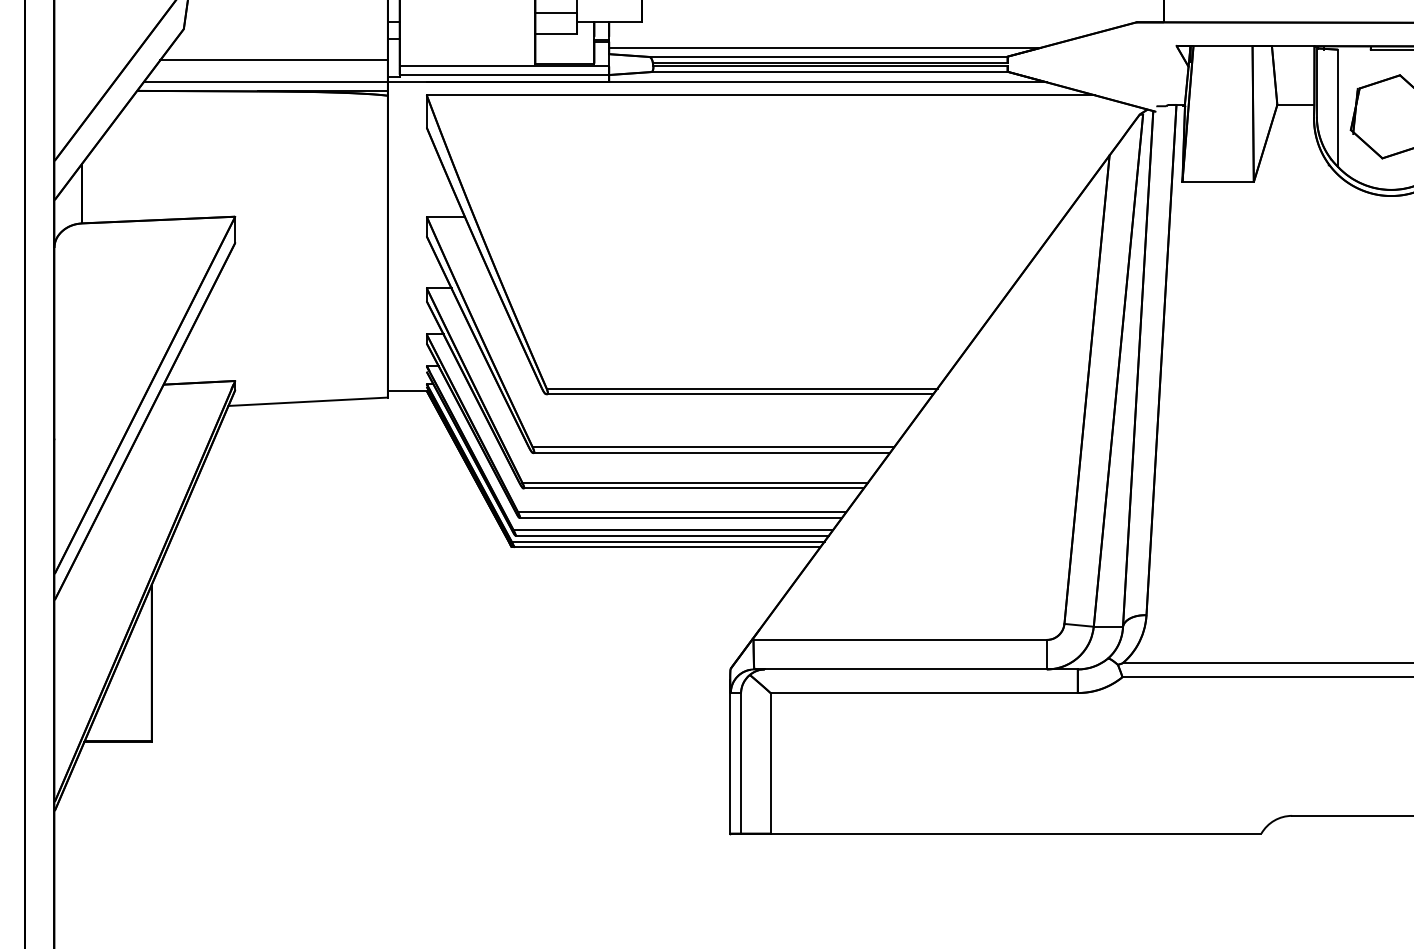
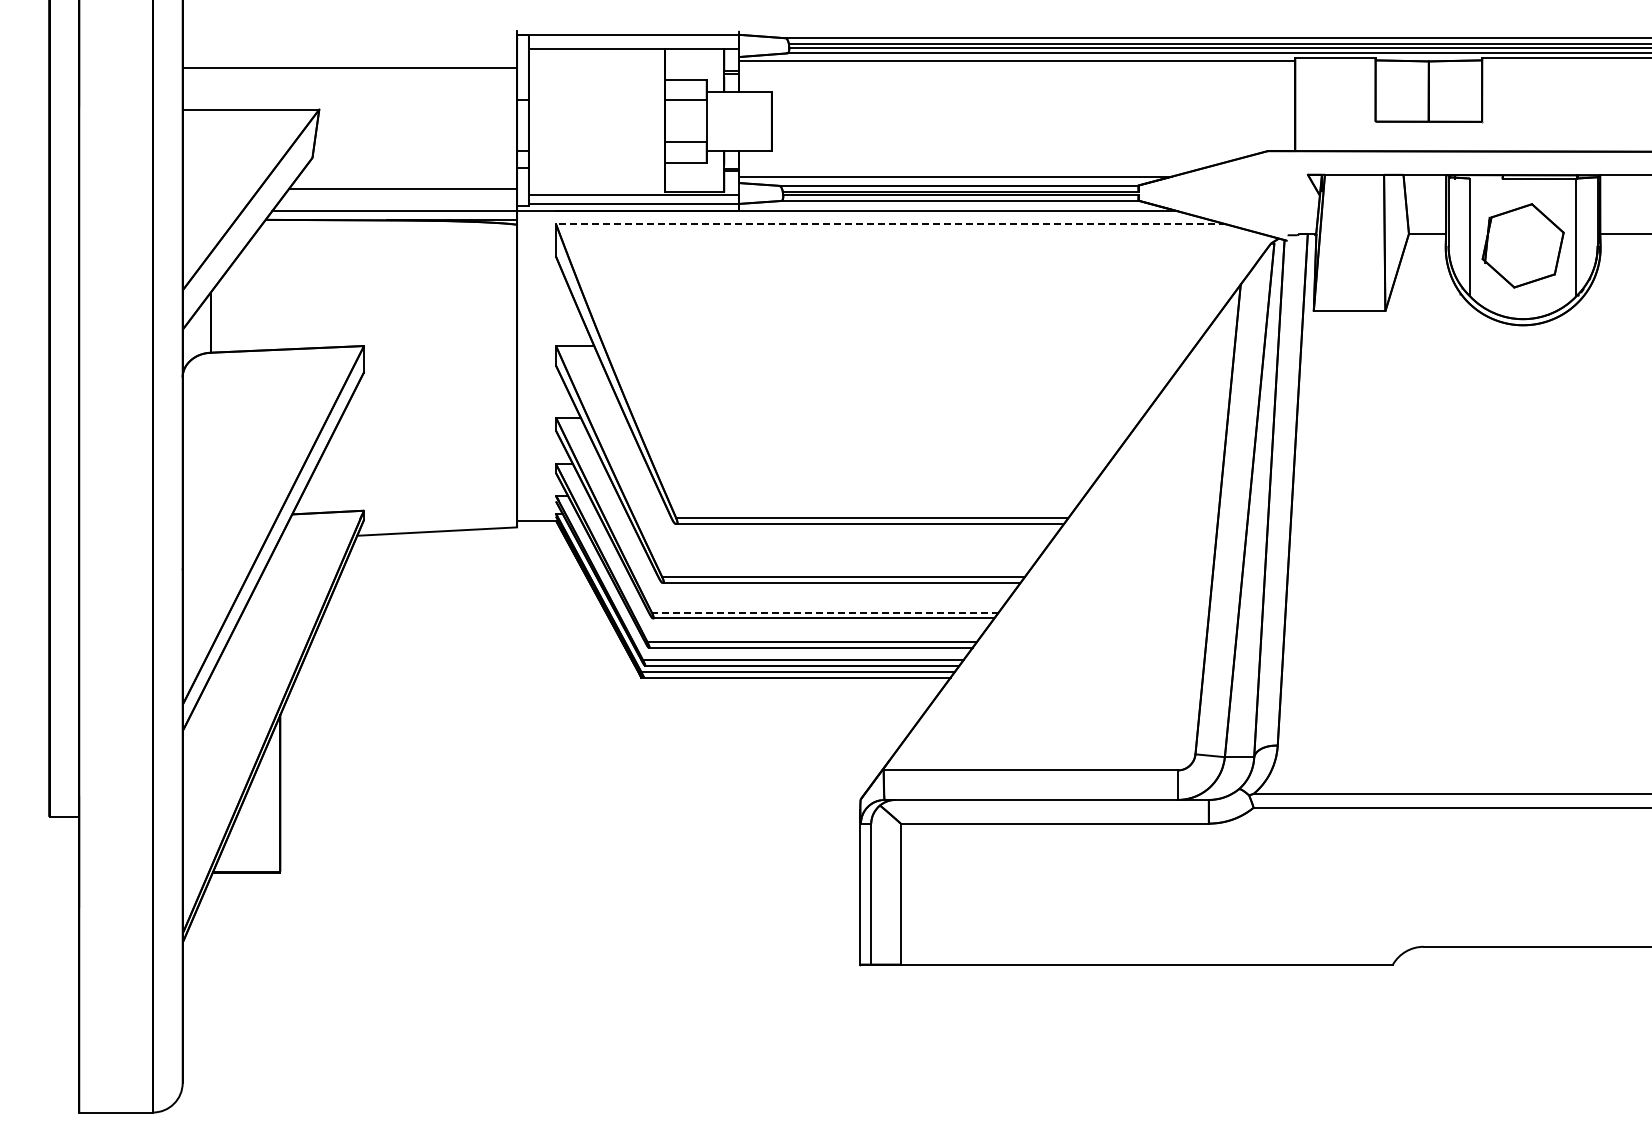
line: (760, 95) -> (890, 224), solid -> dashed
line: (694, 482) -> (824, 612), solid -> dashed

